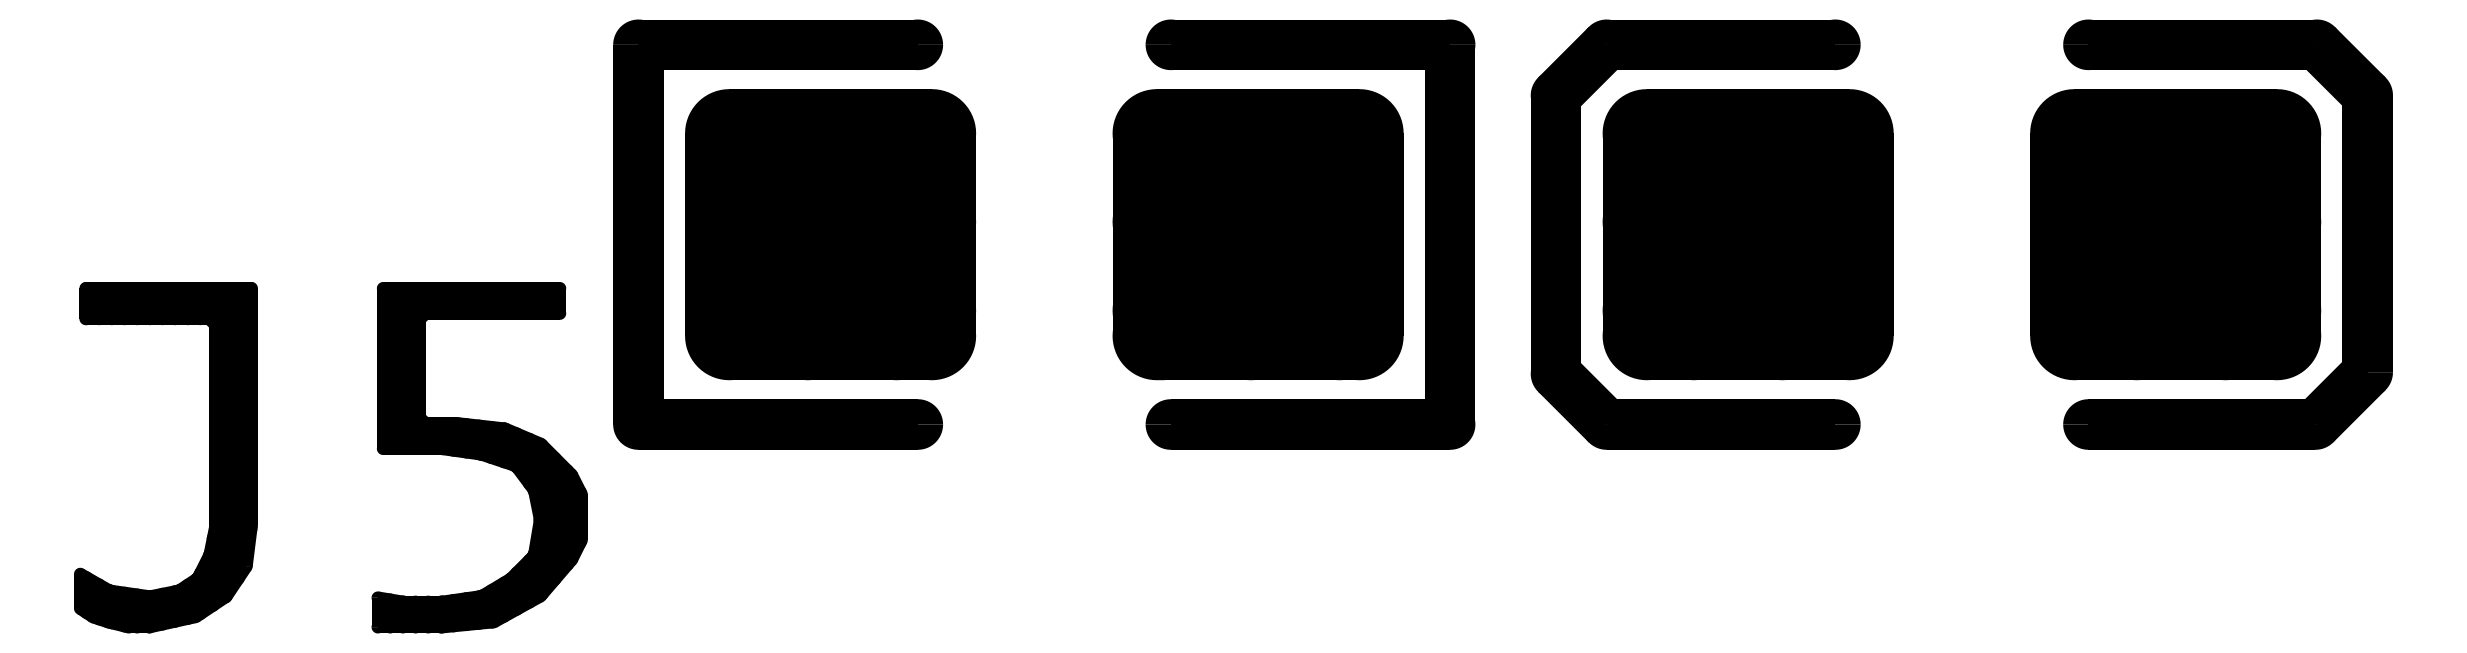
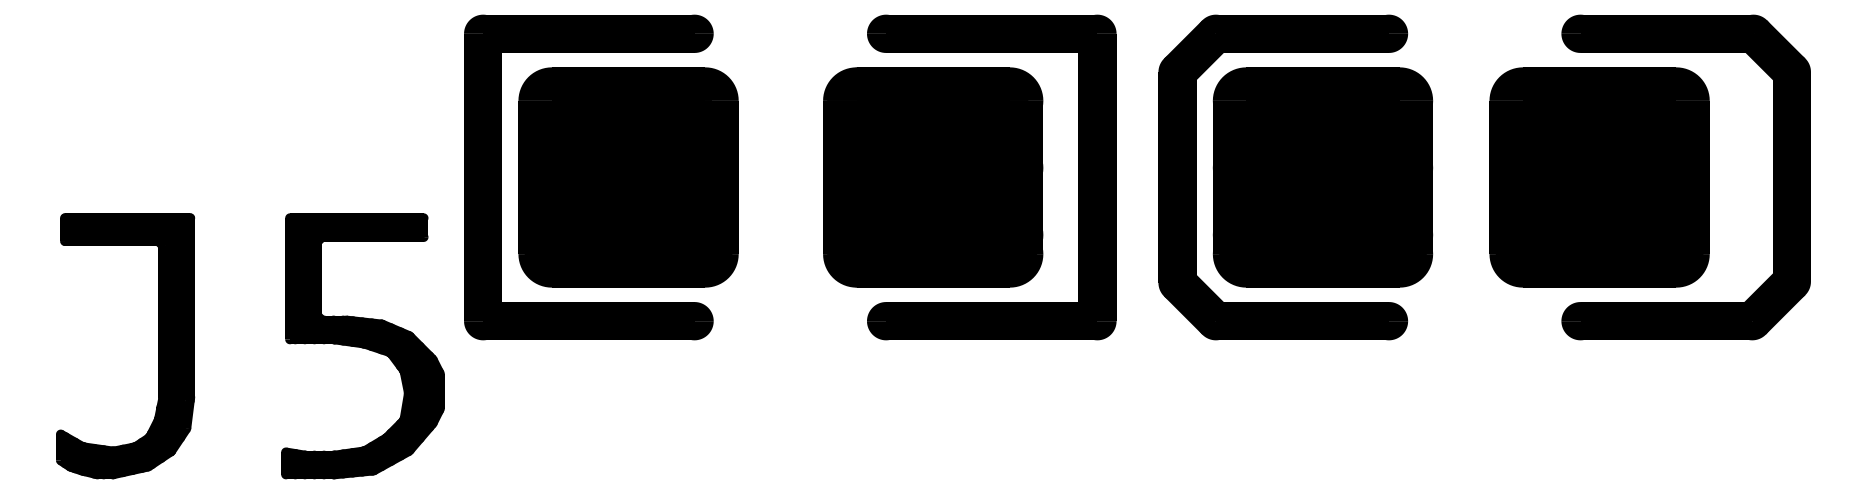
part: (1257, 234) -> (932, 177), moved
part: (2175, 234) -> (1599, 177), moved

